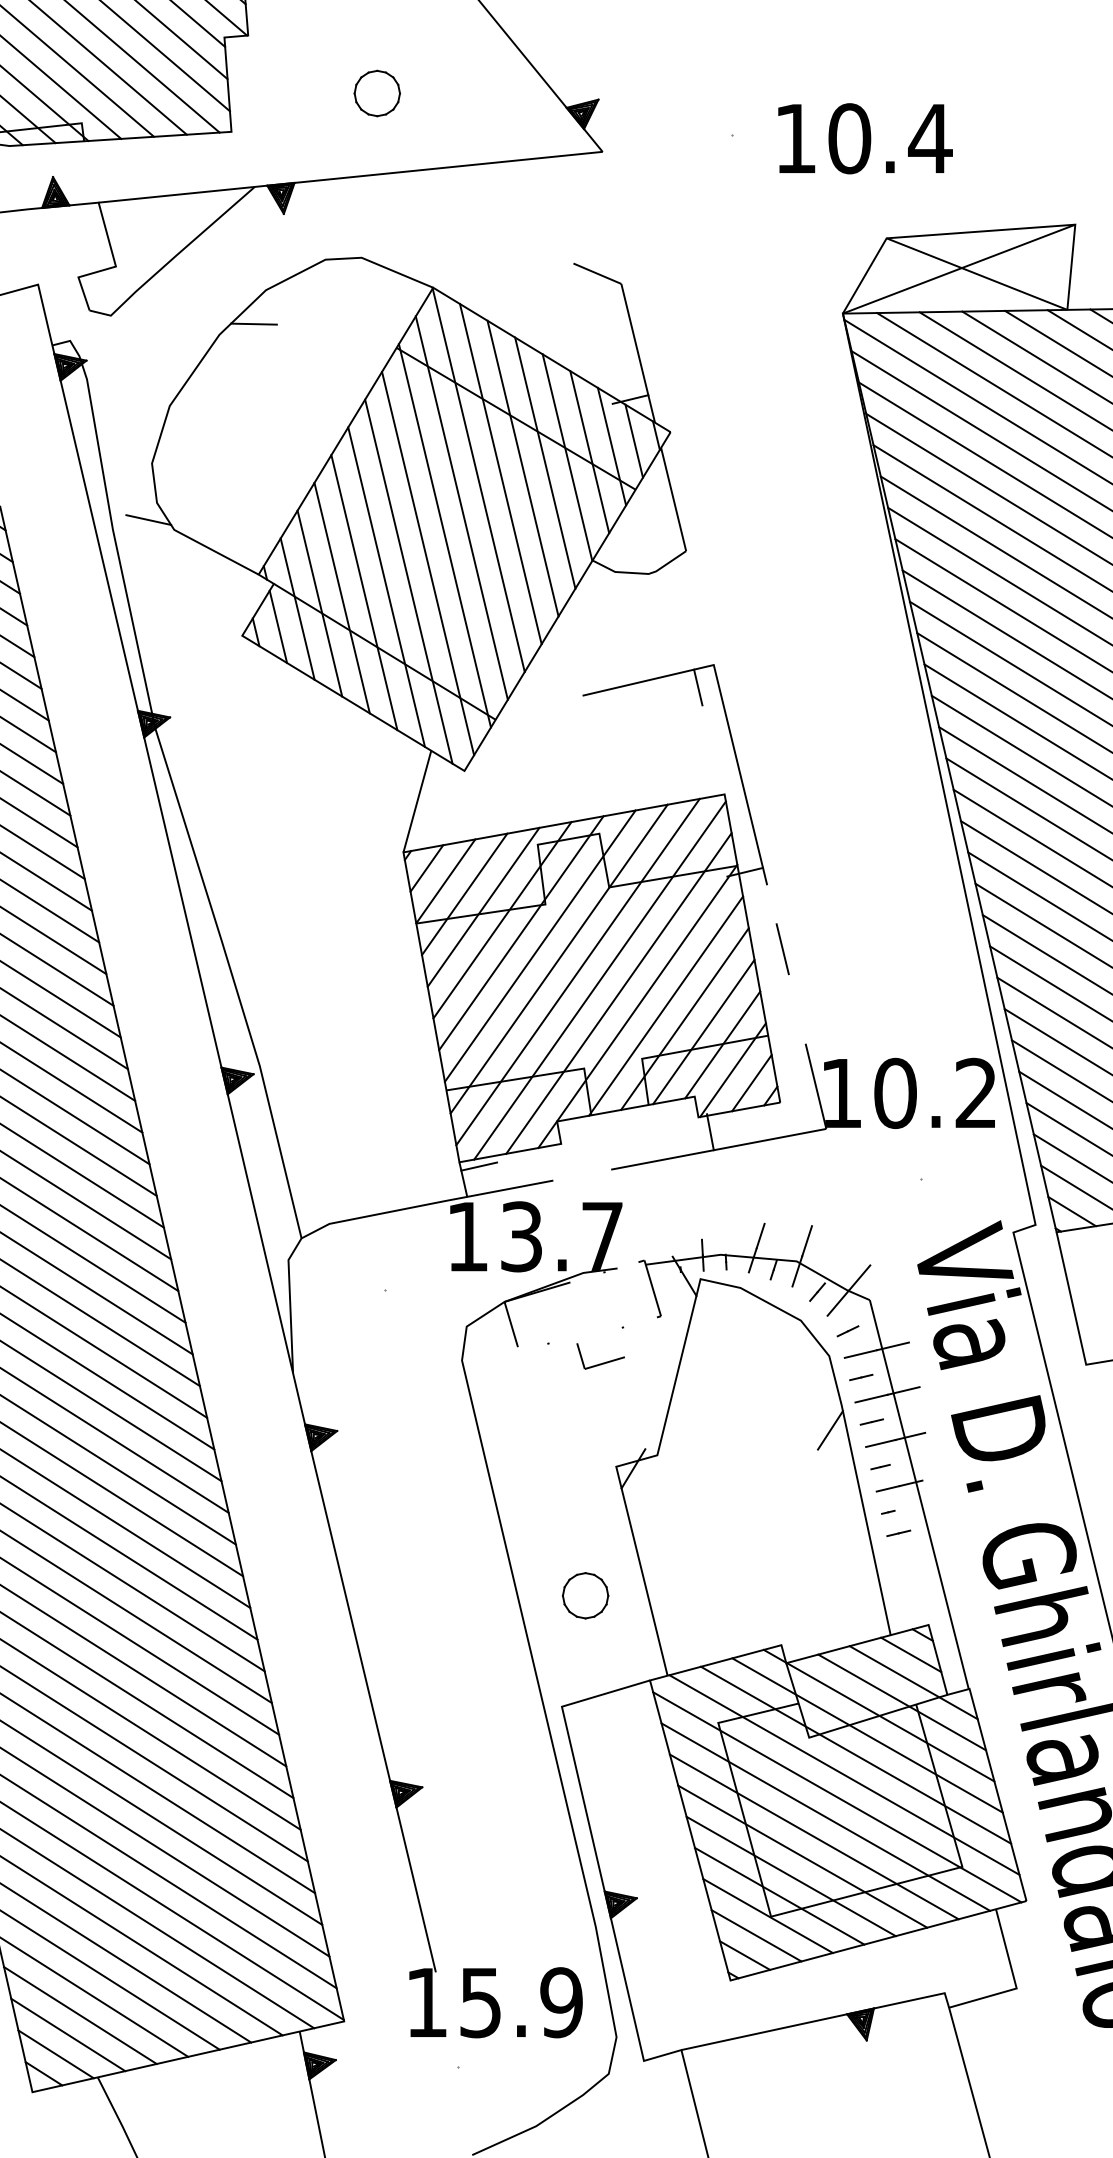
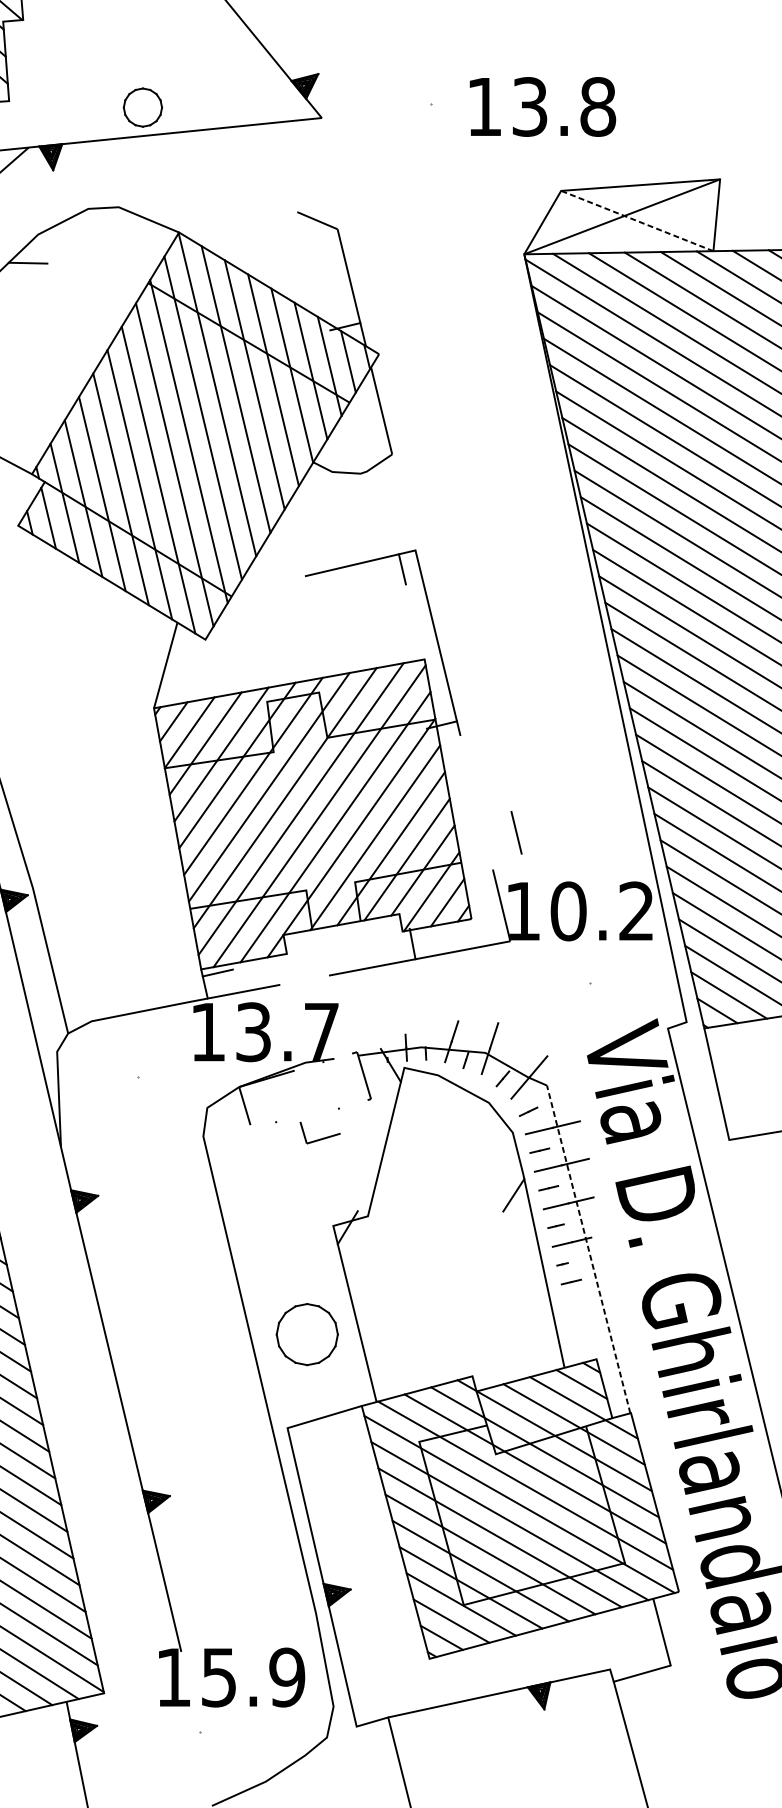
part: (376, 93) -> (142, 107), moved
text: (890, 138) -> (564, 106), 10.4 -> 13.8
line: (976, 273) -> (636, 220), solid -> dashed
line: (782, 949) -> (516, 833), moved
line: (919, 1494) -> (588, 1249), solid -> dashed
part: (585, 1595) -> (307, 1334), size x1.6

